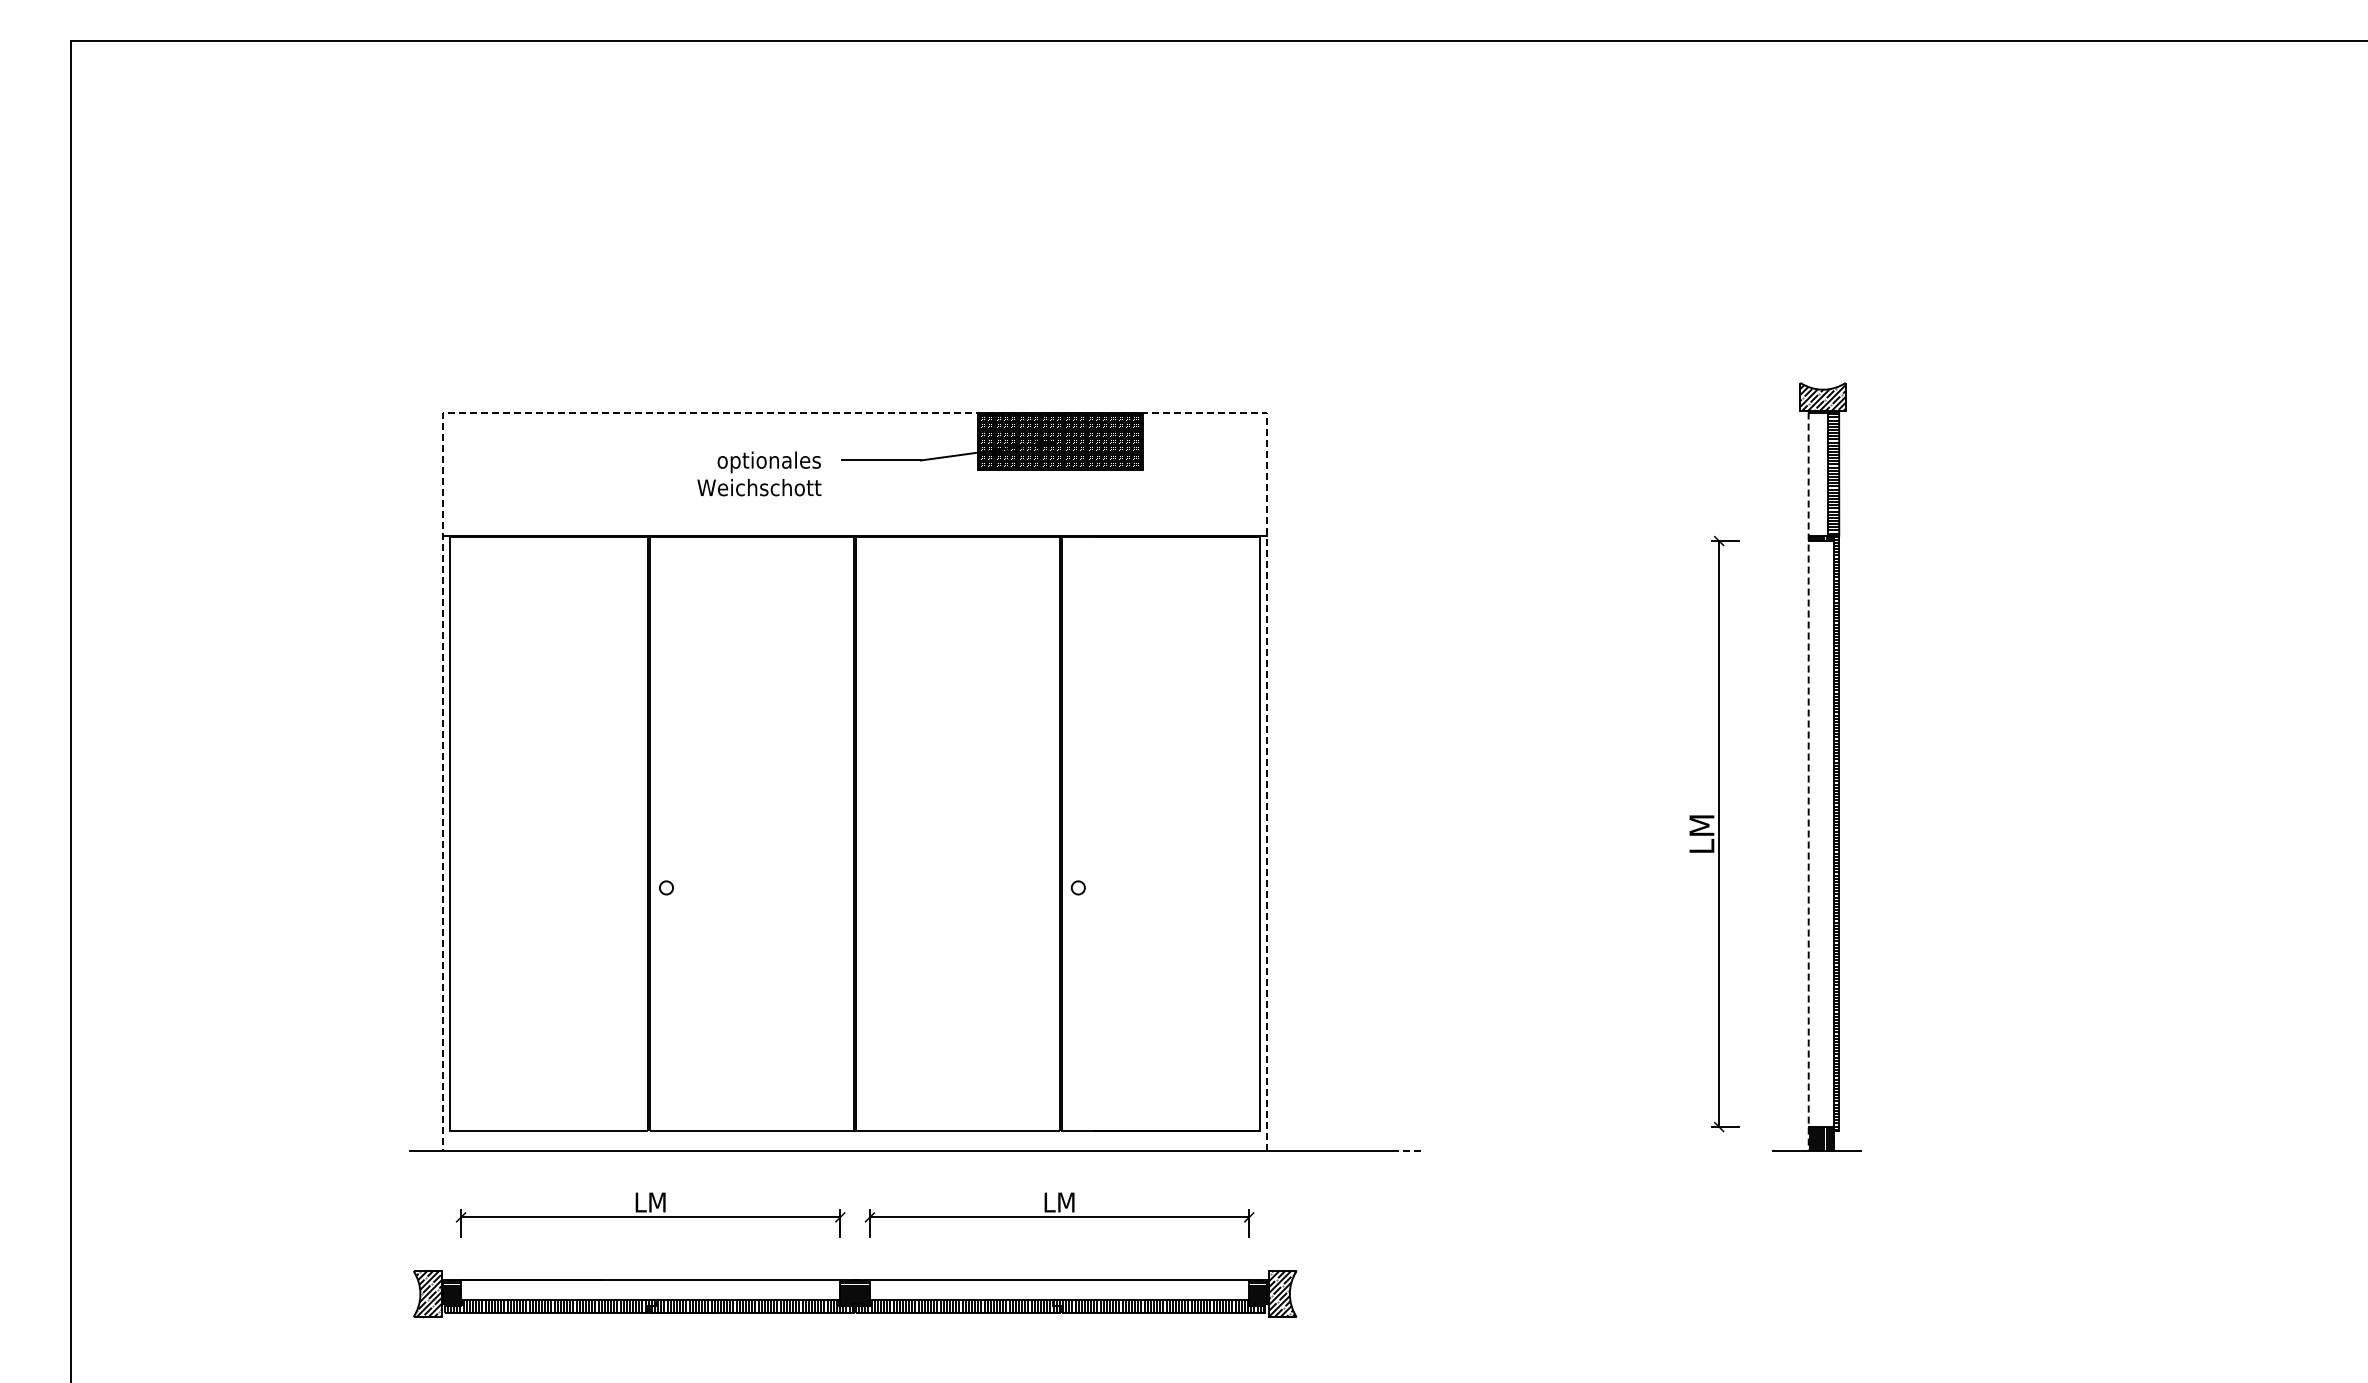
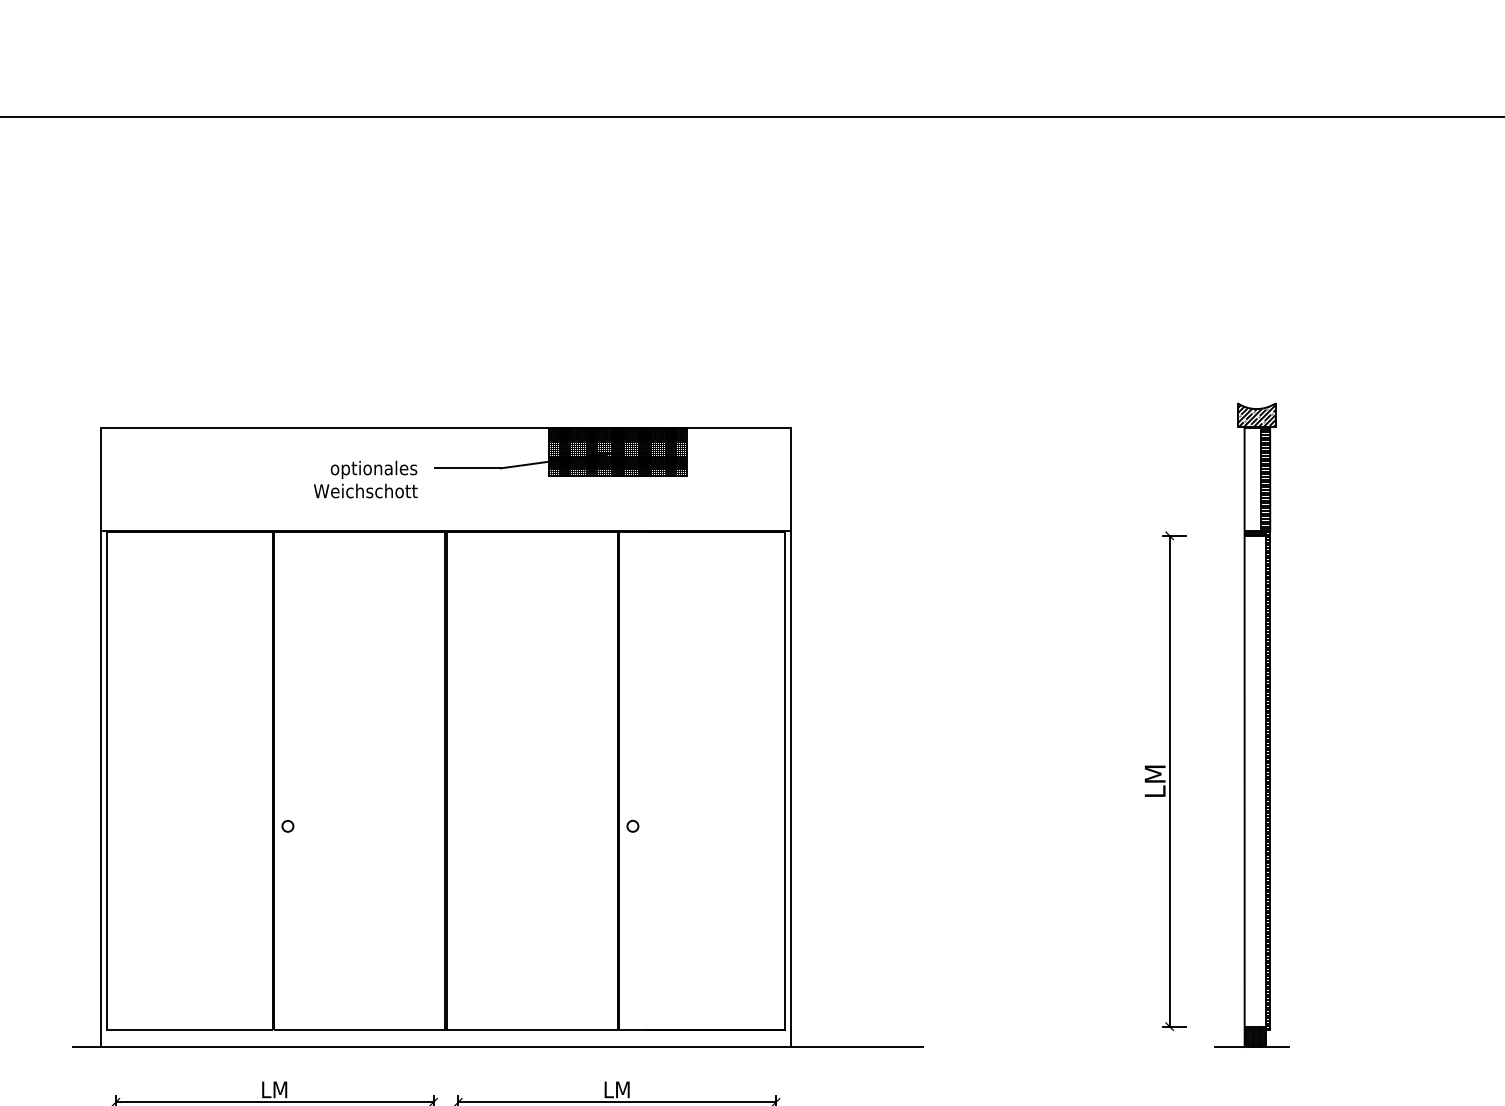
line: (855, 412) -> (446, 428), dashed -> solid
line: (1808, 782) -> (1244, 738), dashed -> solid
line: (1409, 1151) -> (910, 1047), dashed -> solid

